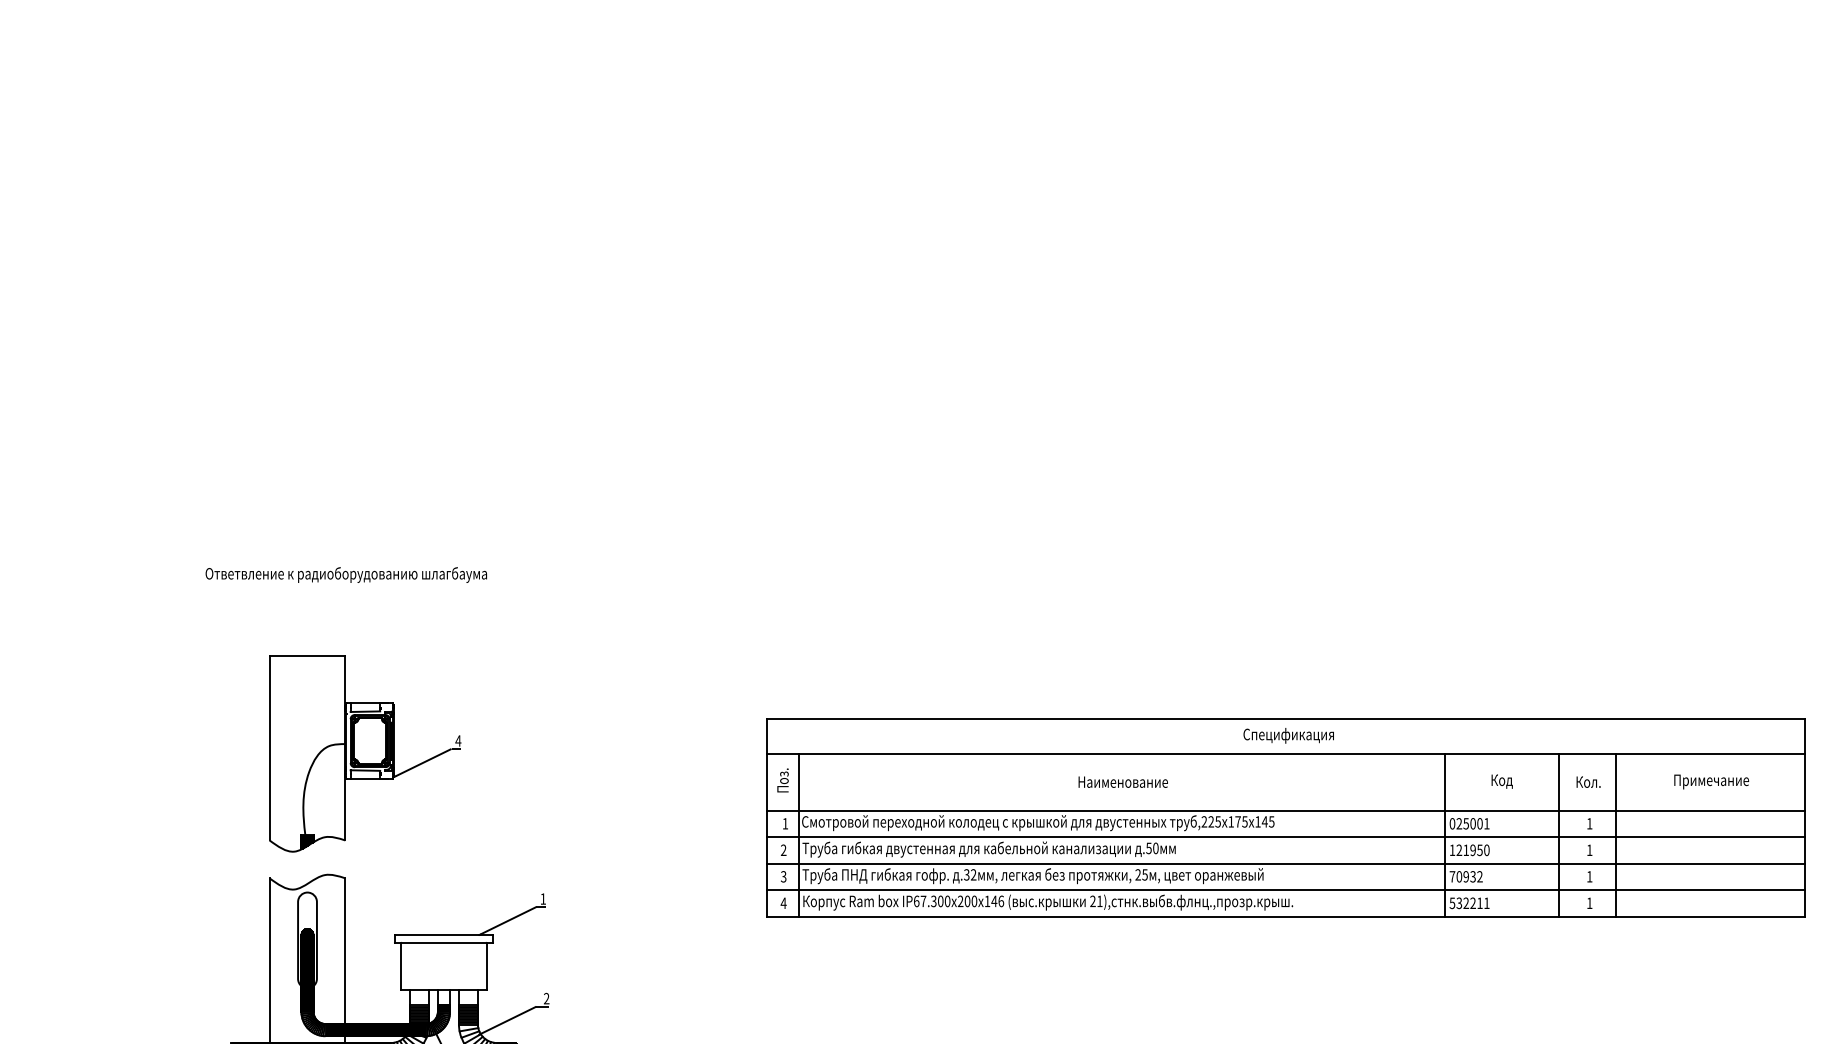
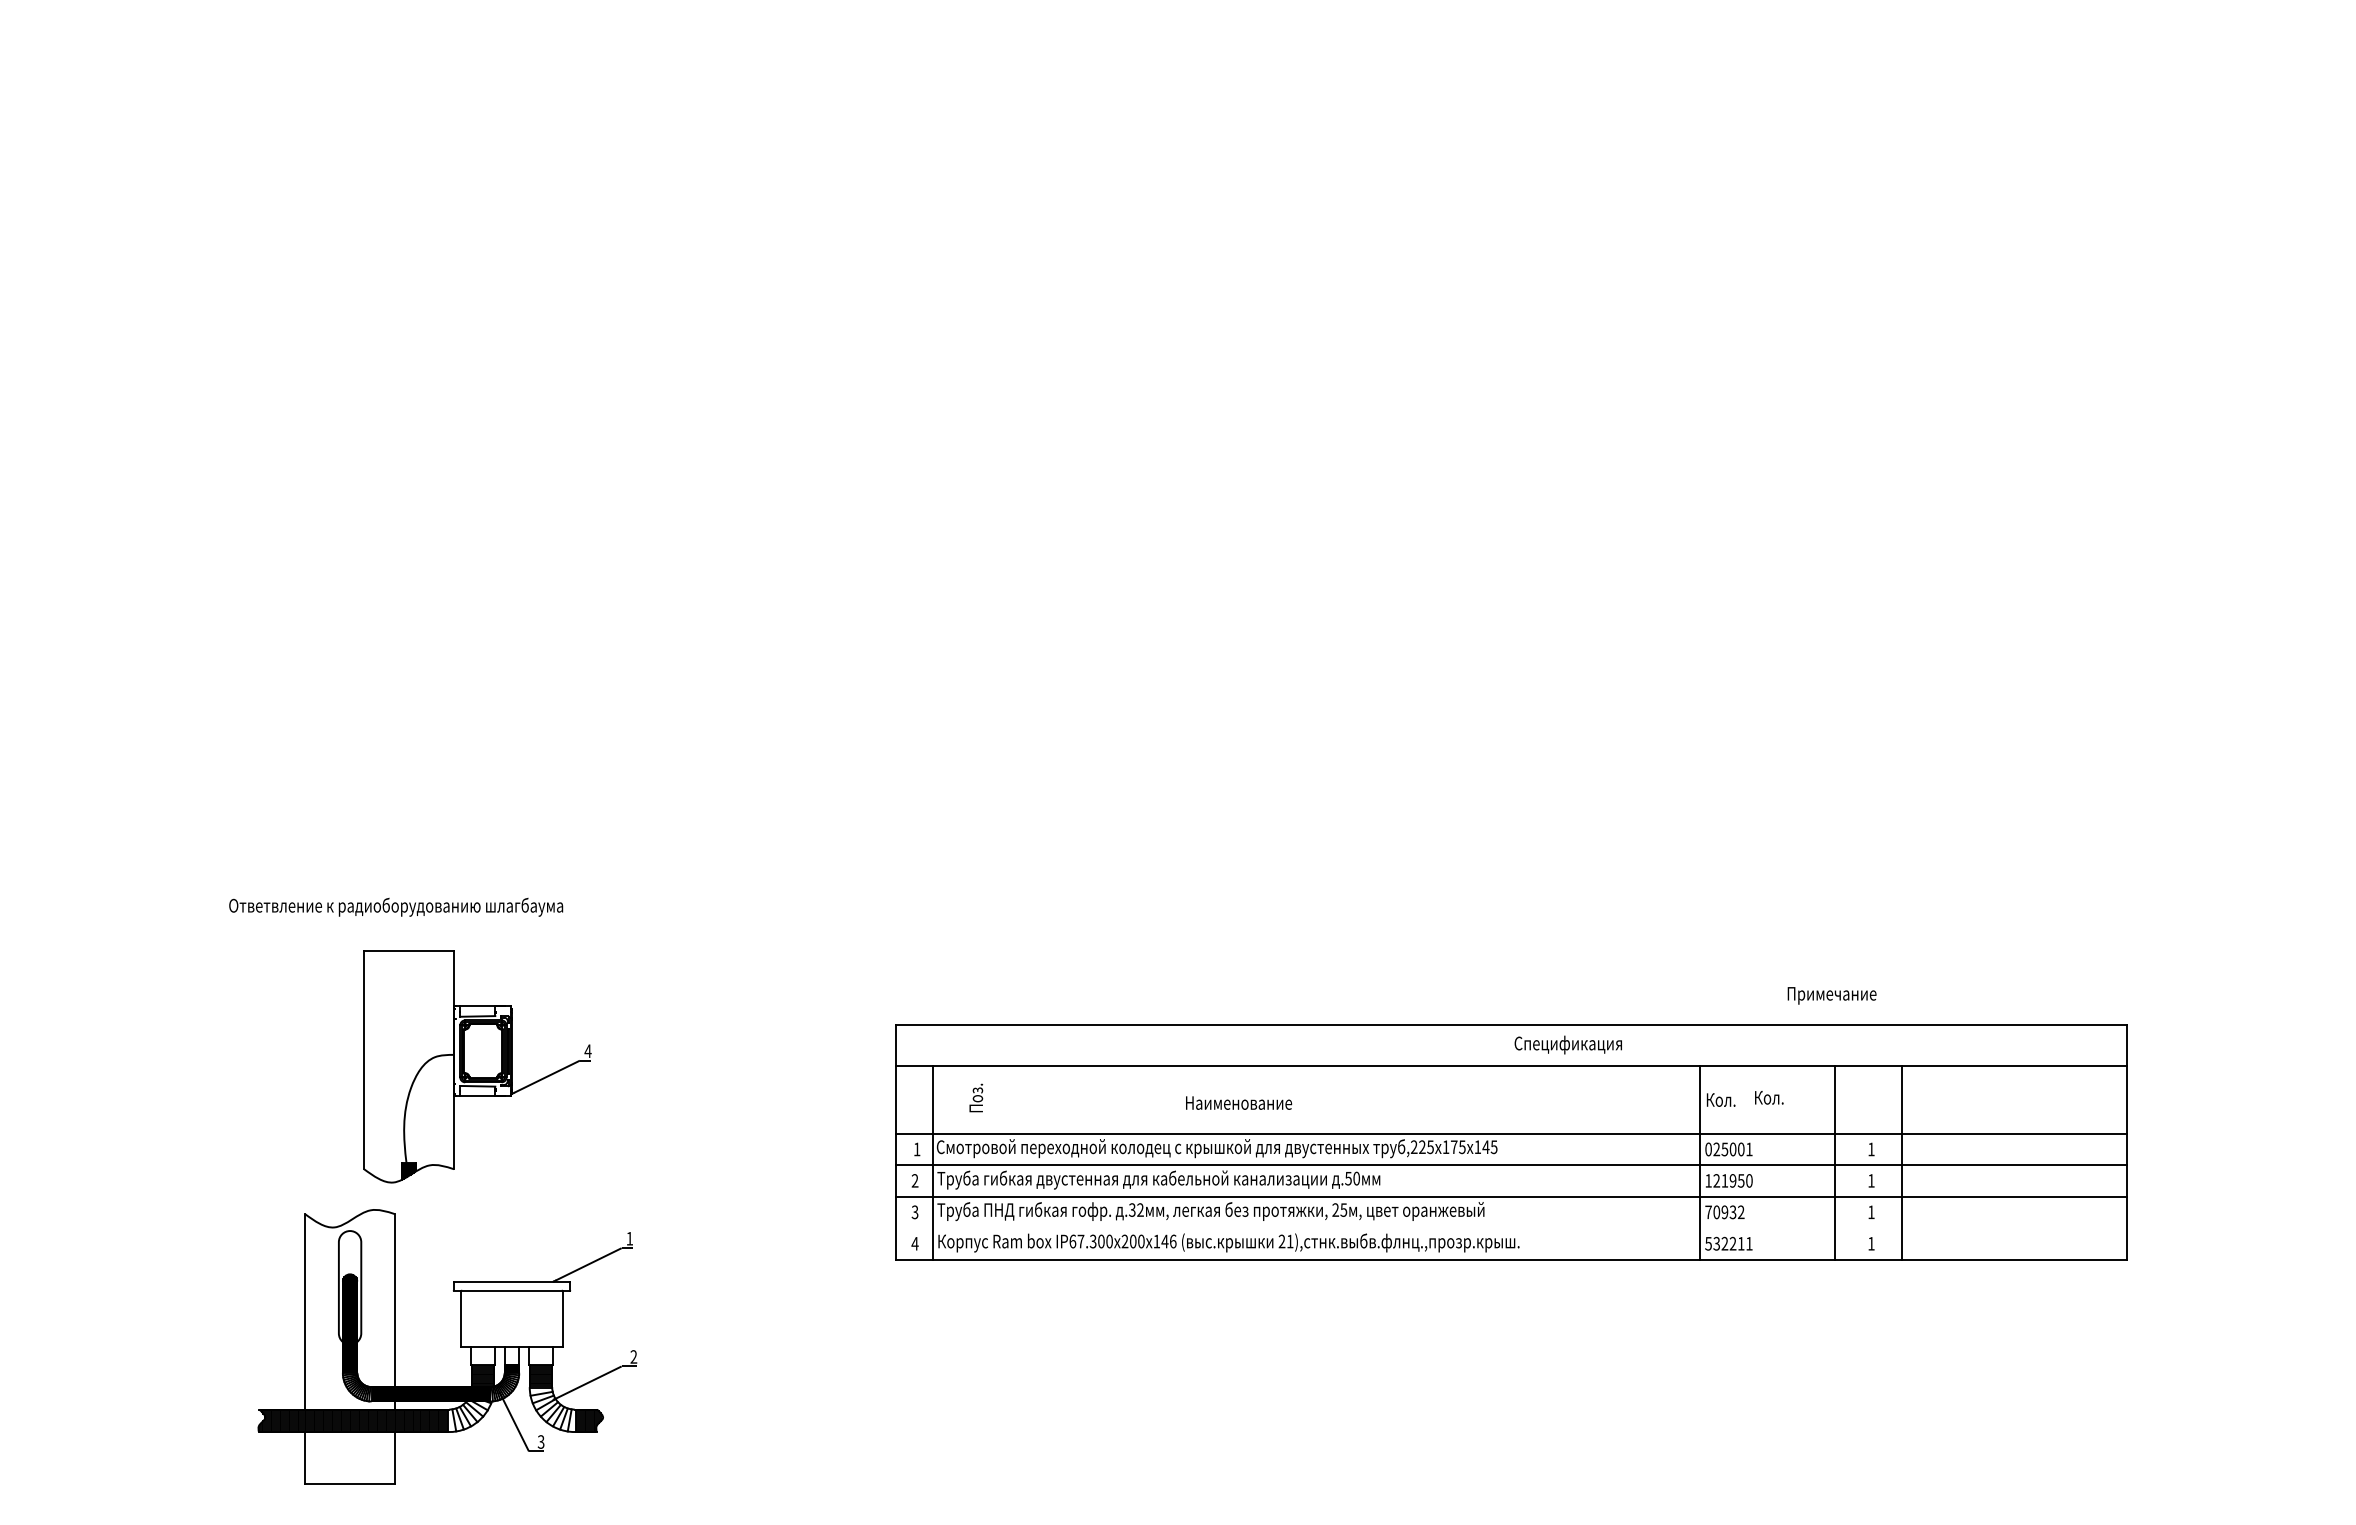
text: (346, 574) -> (396, 906), moved
text: (1288, 735) -> (1567, 1044), moved
part: (365, 753) -> (477, 1066), moved
text: (783, 780) -> (976, 1097), moved
text: (1123, 781) -> (1239, 1102), moved
text: (1588, 781) -> (1720, 1099), moved
text: (1711, 781) -> (1831, 995), moved
text: (1510, 783) -> (1777, 1101), Код -> Кол.
line: (1285, 890) -> (1510, 1228), removed

